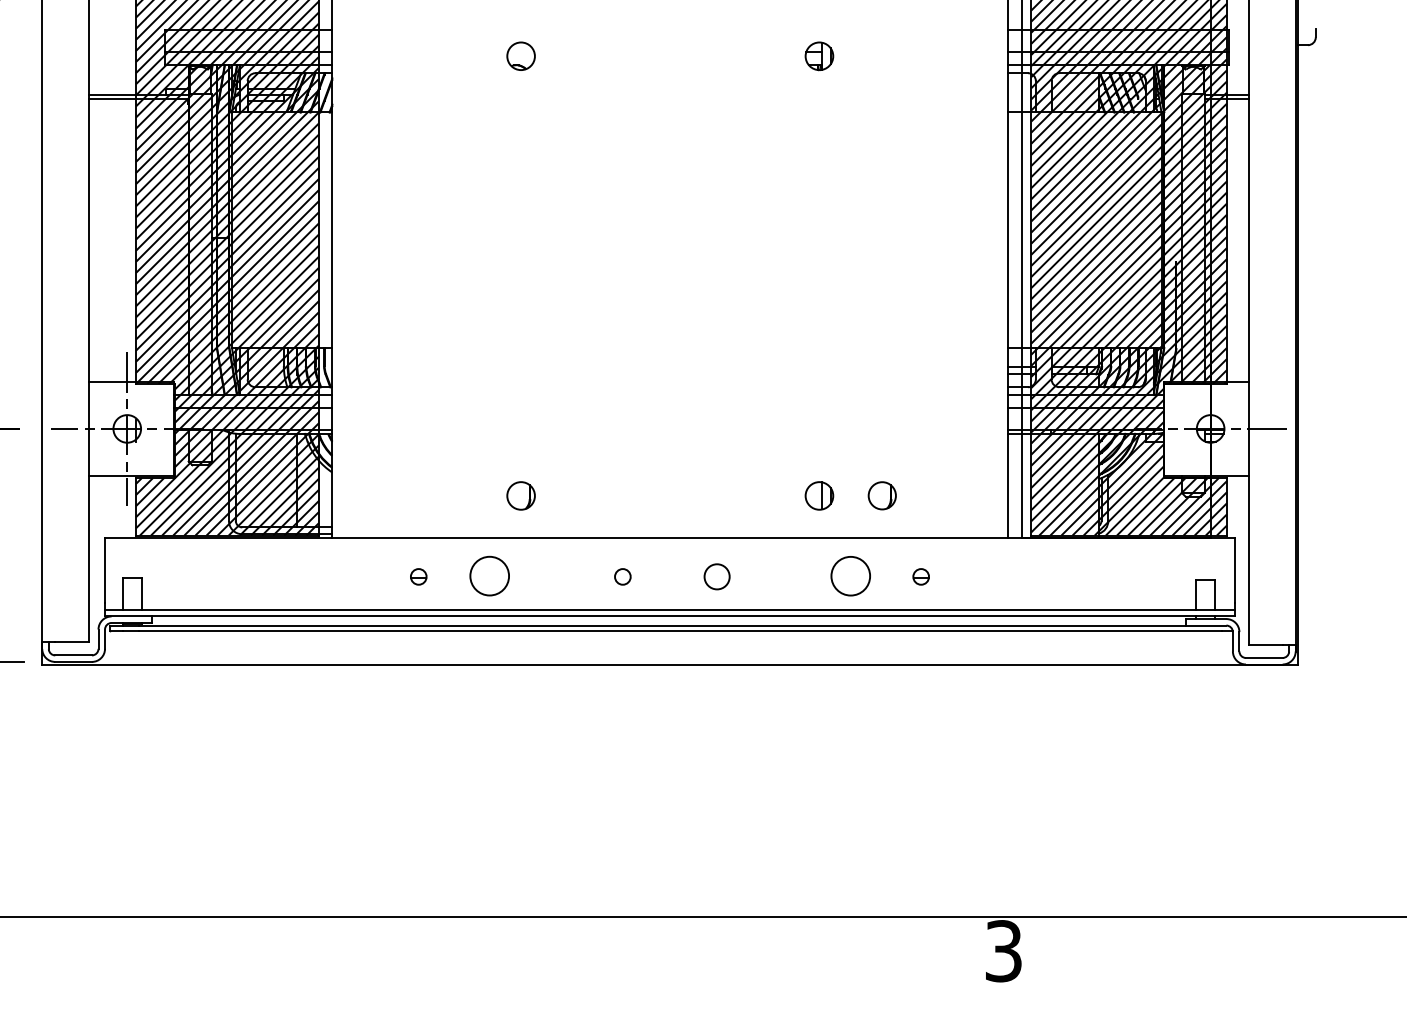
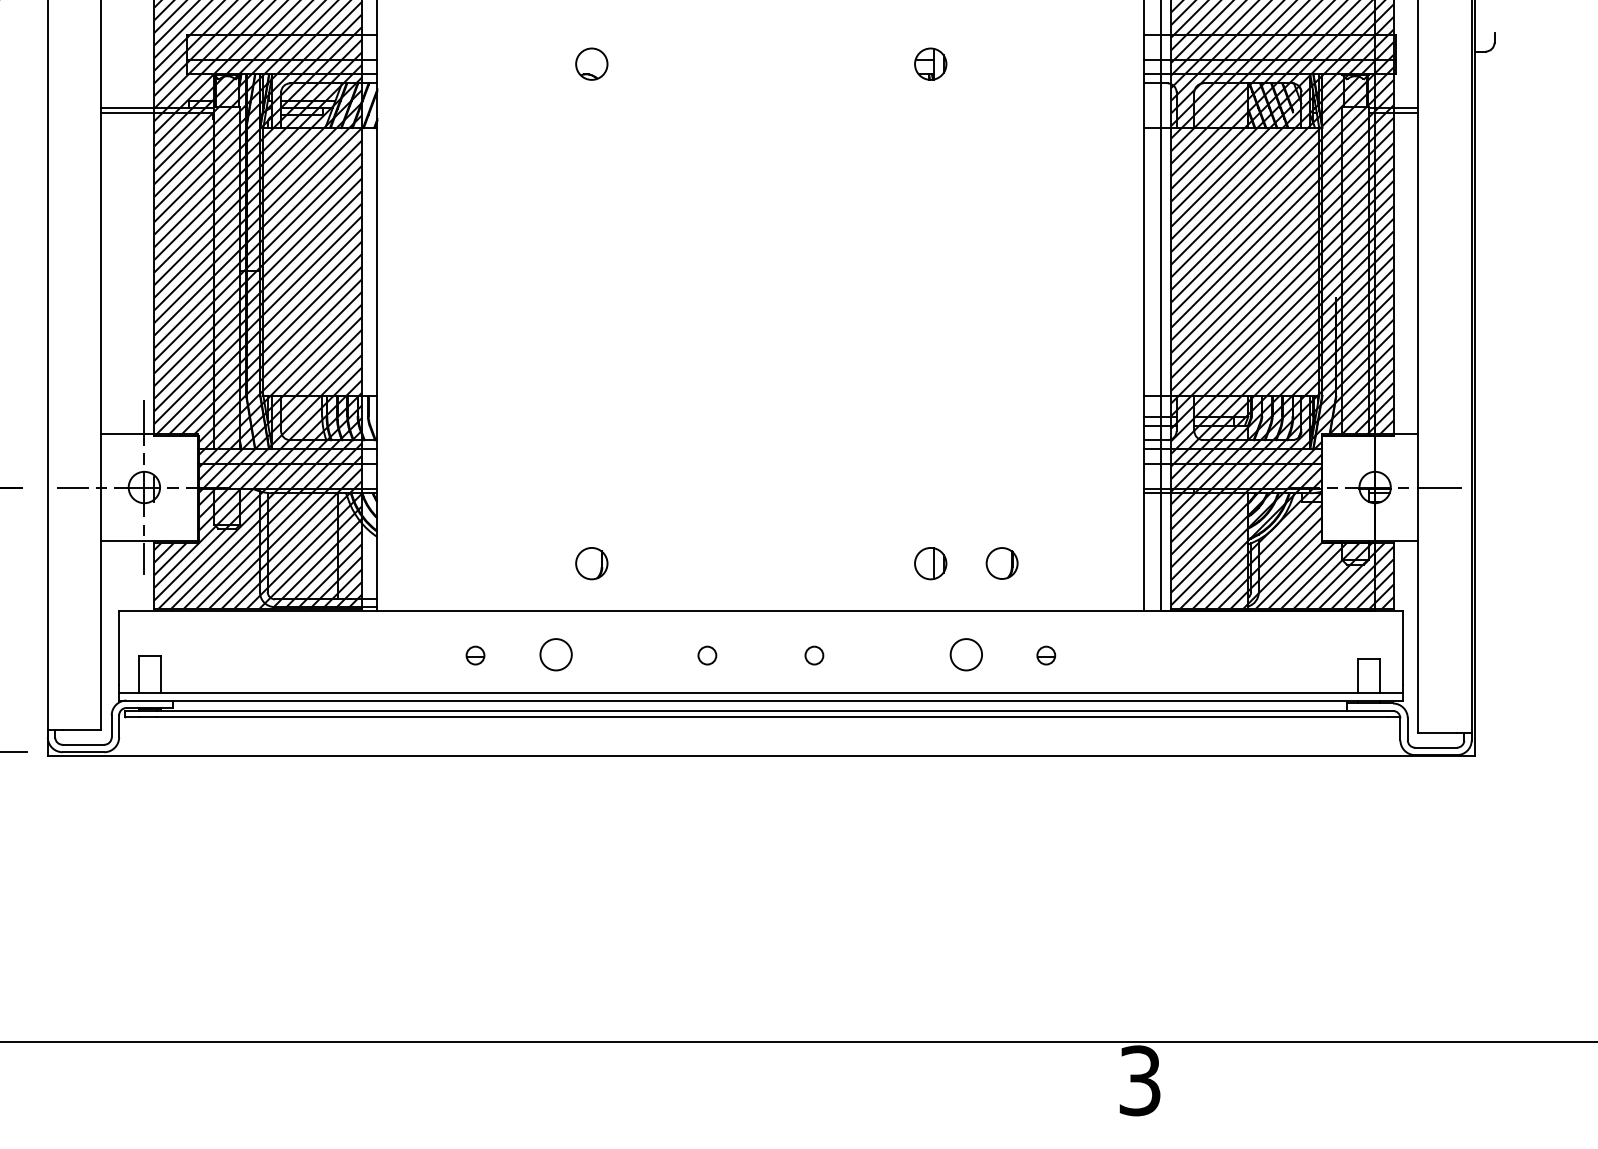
circle: (489, 575) -> (555, 654), size x0.71
circle: (850, 575) -> (965, 654), size x0.71
circle: (716, 576) -> (813, 655), size x0.62

